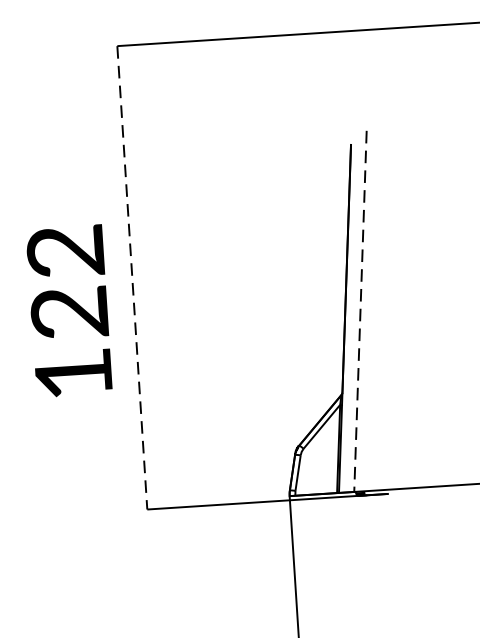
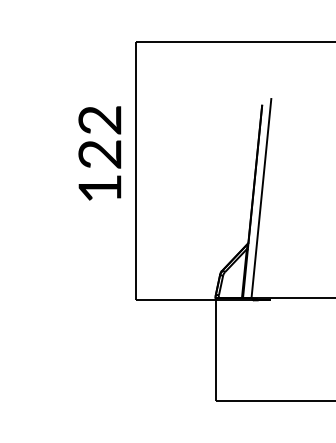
line: (133, 278) -> (136, 171), dashed -> solid
text: (68, 311) -> (99, 153), moved
line: (360, 312) -> (261, 198), dashed -> solid

